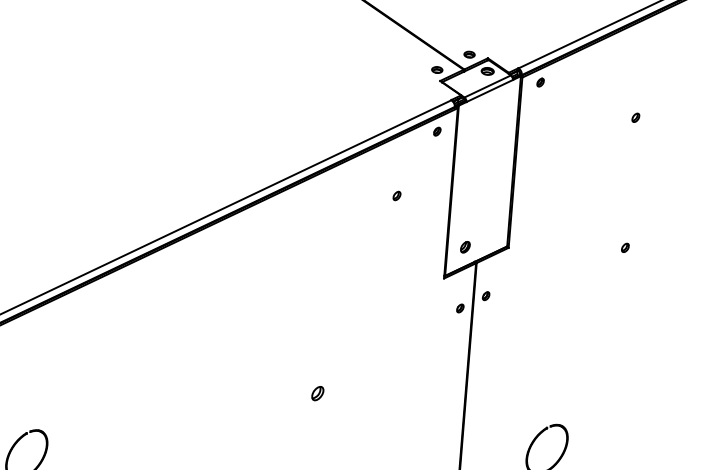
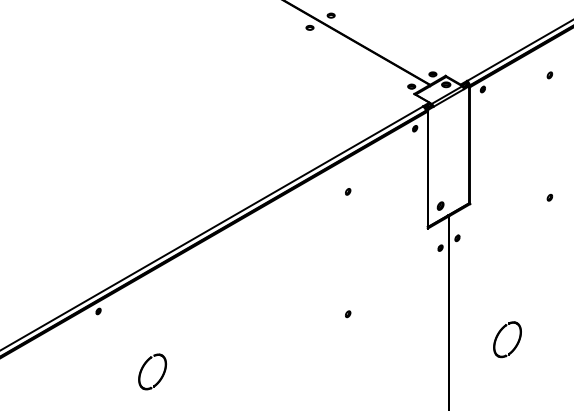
part: (635, 117) -> (549, 75), moved
part: (397, 195) -> (348, 191), moved
part: (318, 394) -> (348, 314), size x0.62

